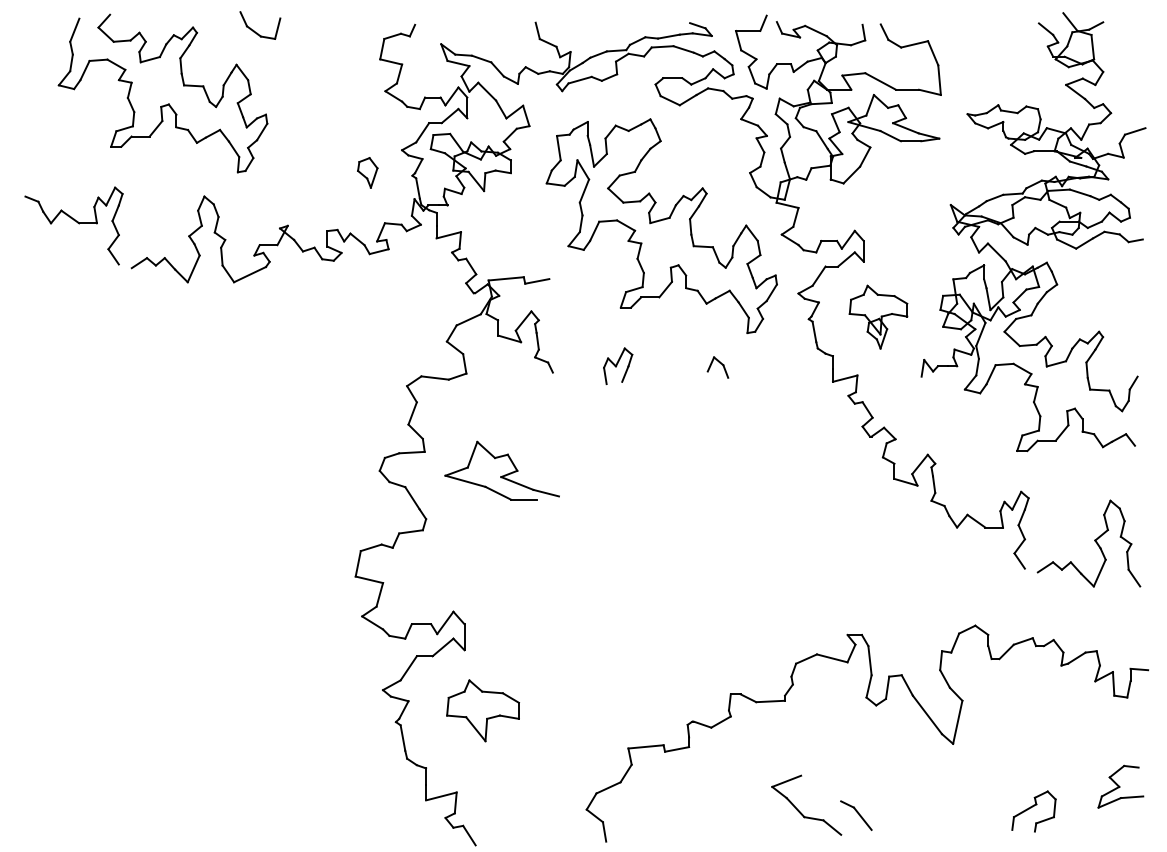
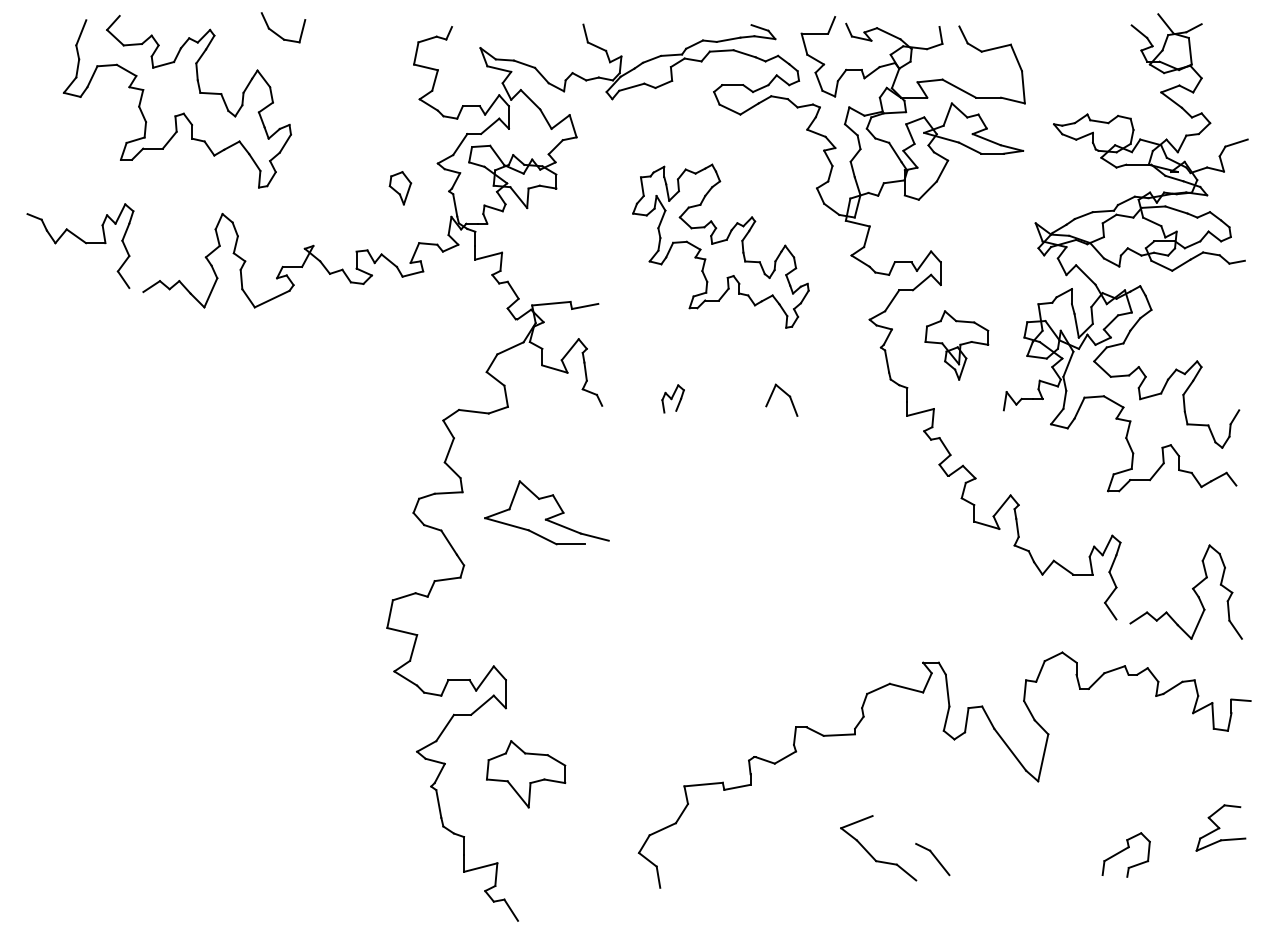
part: (661, 225) -> (720, 245), size x0.7
part: (617, 365) -> (672, 398), size x0.7
part: (718, 367) -> (782, 400), size x1.4
part: (876, 706) -> (954, 740), moved

